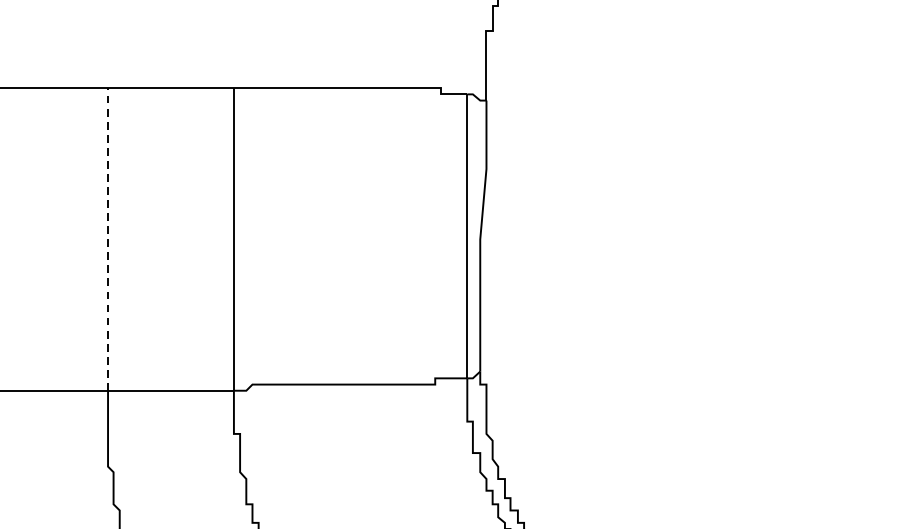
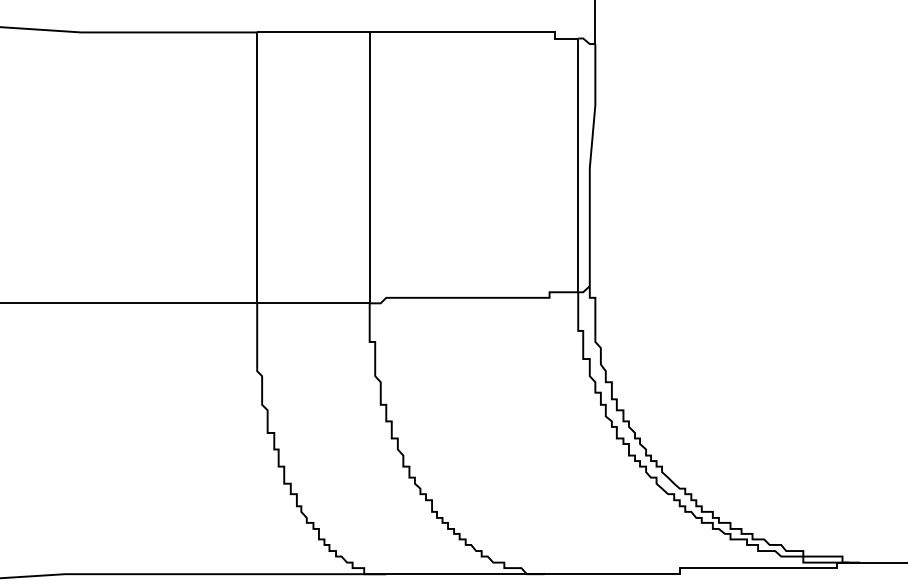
line: (108, 238) -> (257, 167), dashed -> solid

